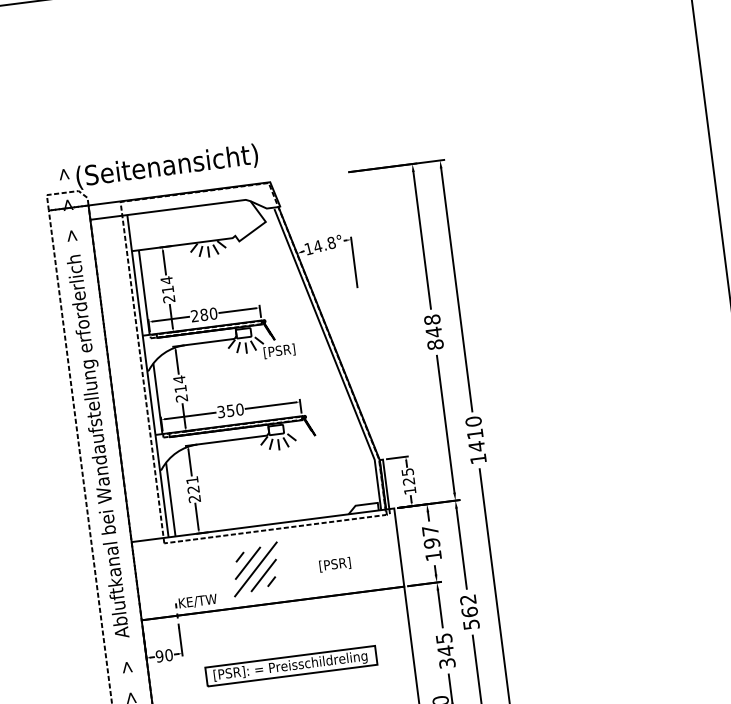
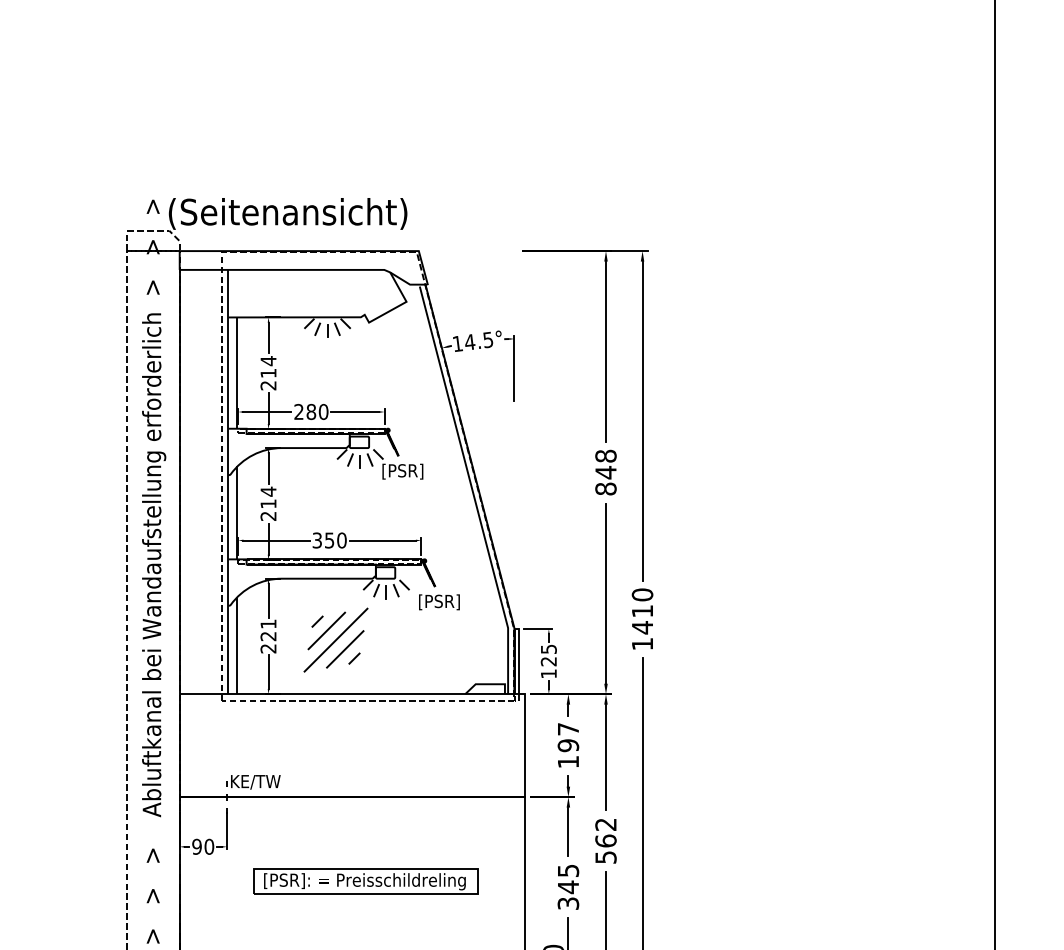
text: (331, 242) -> (488, 339), 14.8° -> 14.5°
text: (335, 564) -> (439, 602), moved
part: (255, 568) -> (335, 639), moved

